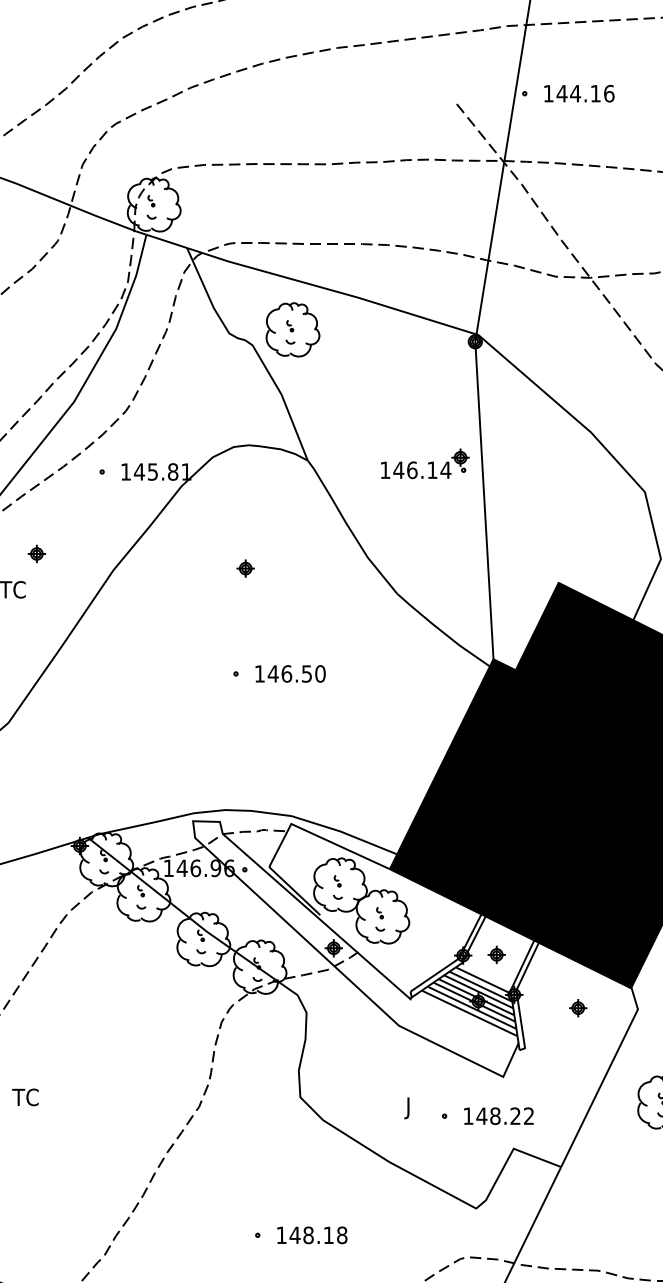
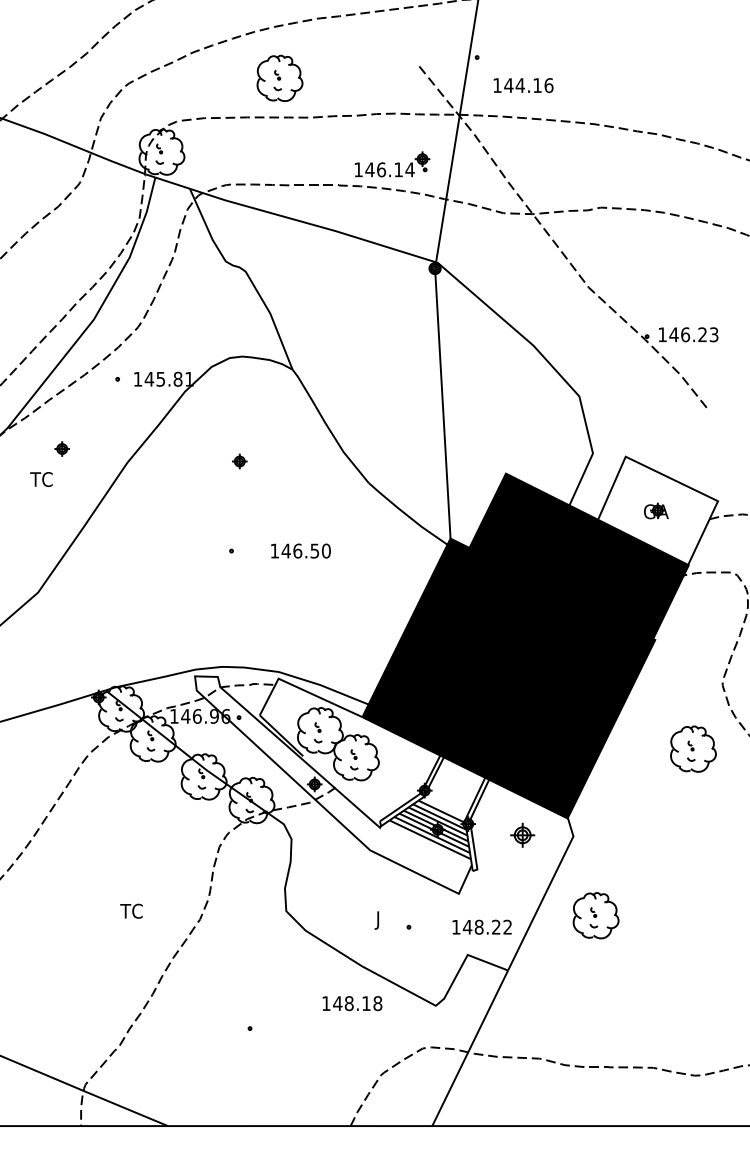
text: (579, 93) -> (523, 85), moved
part: (292, 329) -> (279, 78), moved
part: (425, 463) -> (392, 164), moved
text: (290, 673) -> (300, 550), moved
part: (496, 954) -> (453, 789), removed
part: (578, 1008) -> (522, 835), size x1.6
text: (25, 1096) -> (131, 910), moved
text: (498, 1115) -> (481, 926), moved
text: (312, 1235) -> (352, 1003), moved

